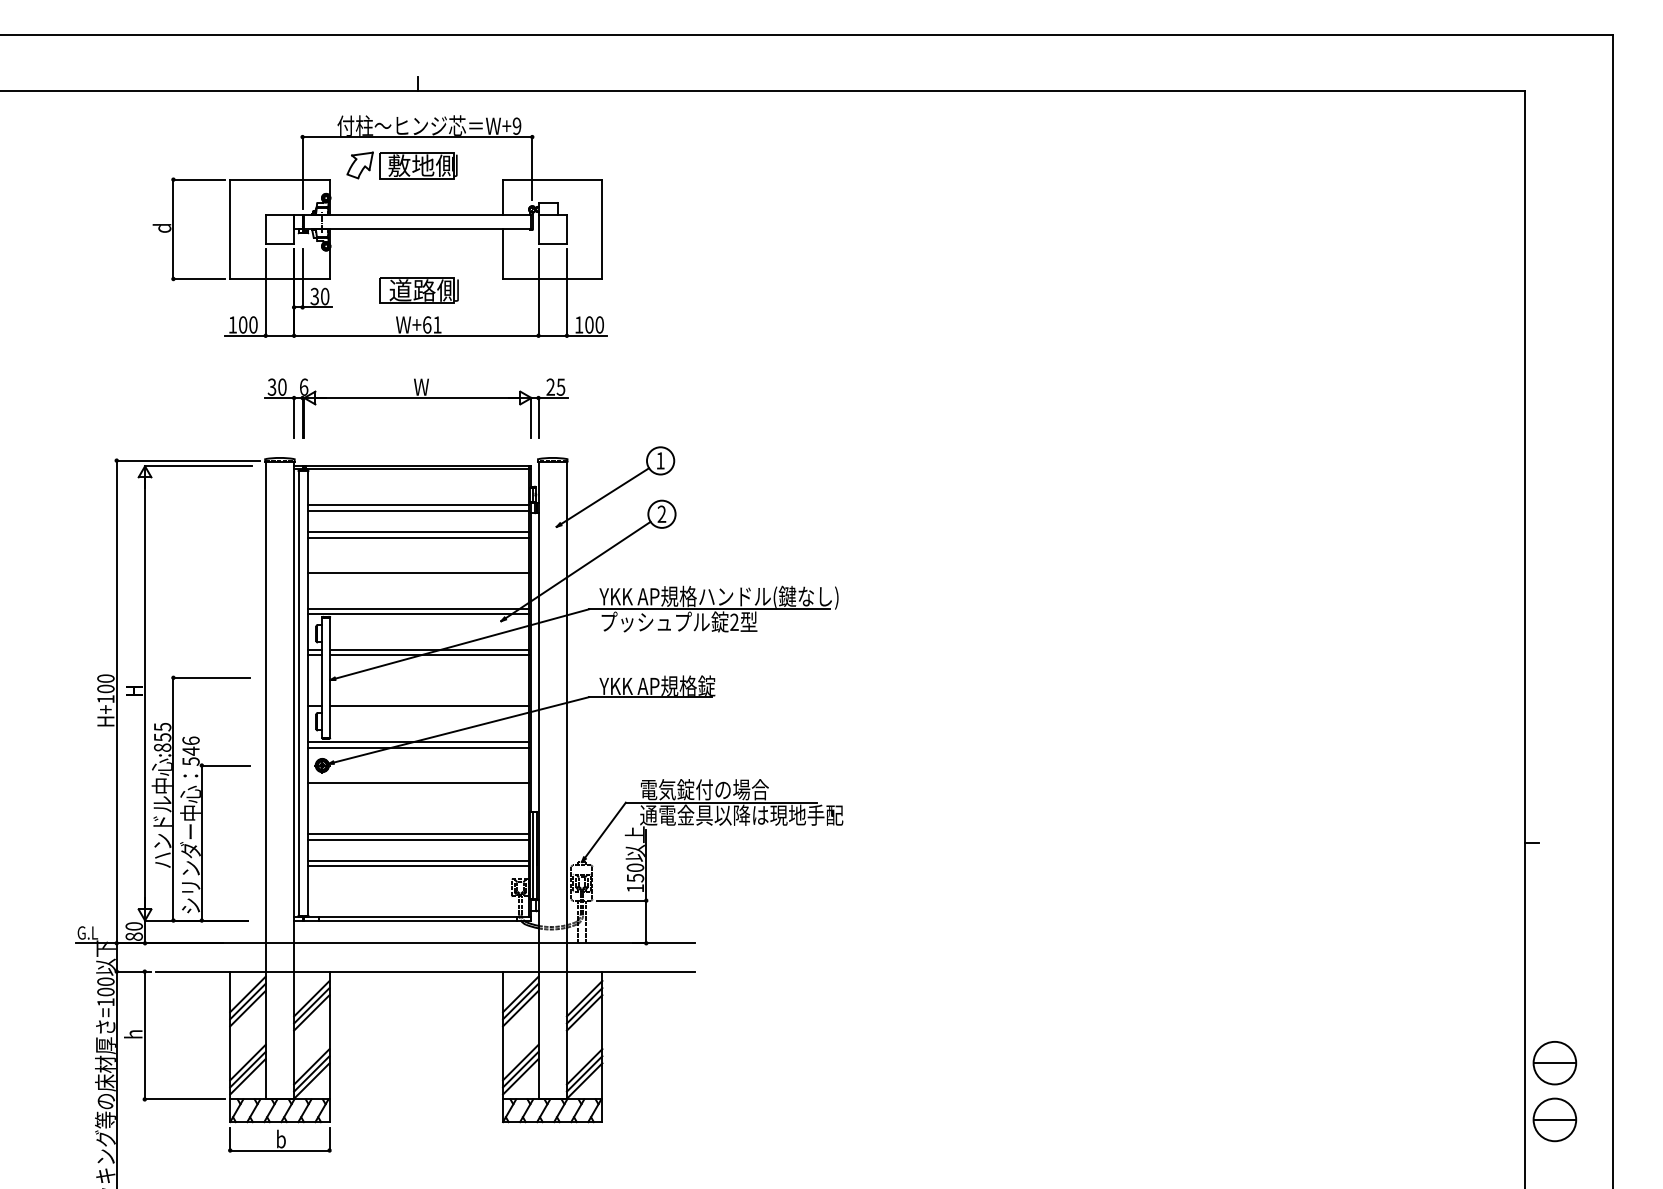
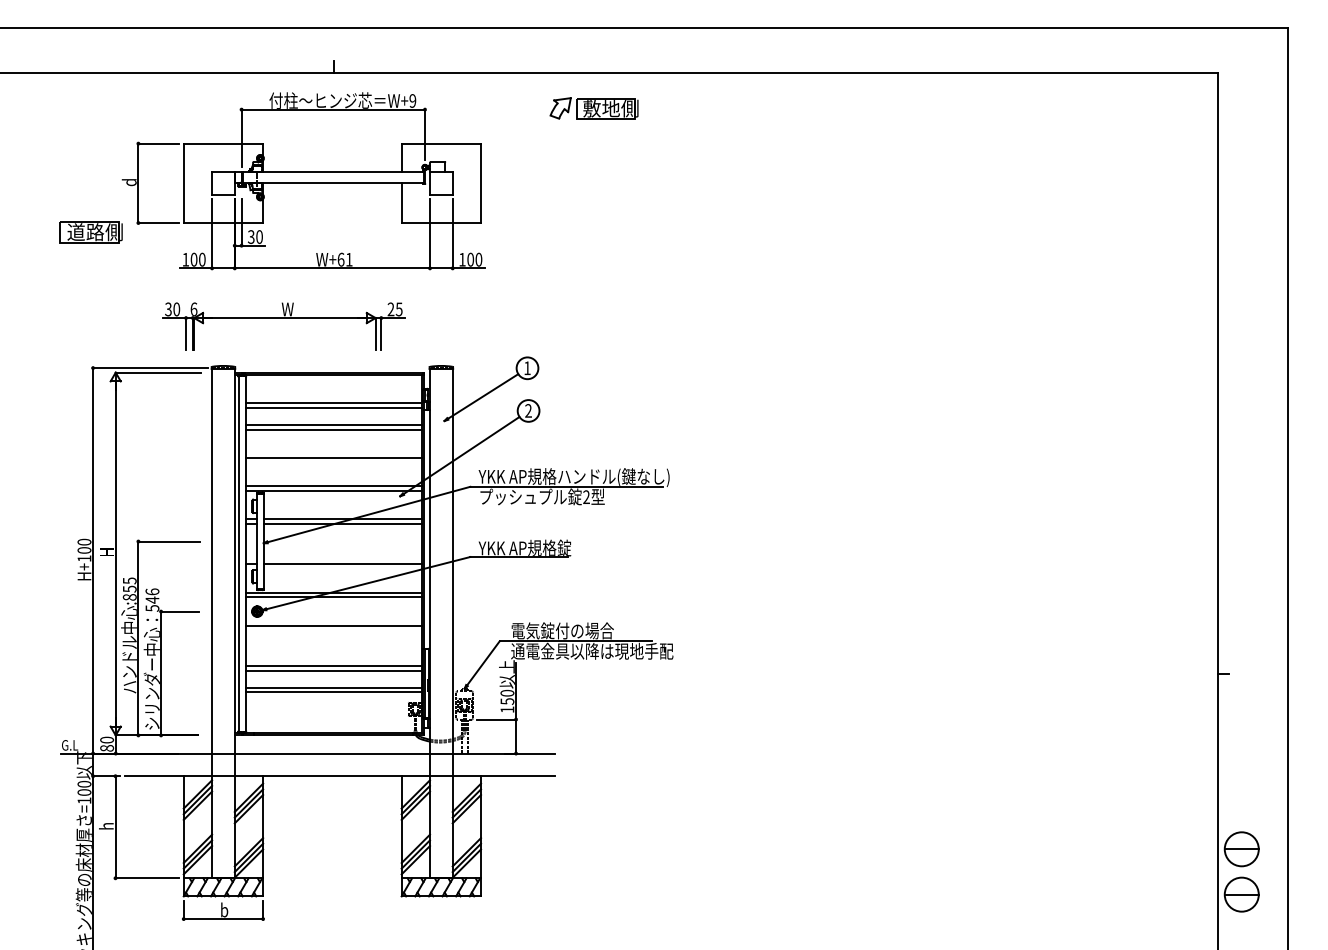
part: (401, 165) -> (593, 108), moved
part: (418, 290) -> (90, 232), moved
part: (416, 398) -> (283, 318), moved

